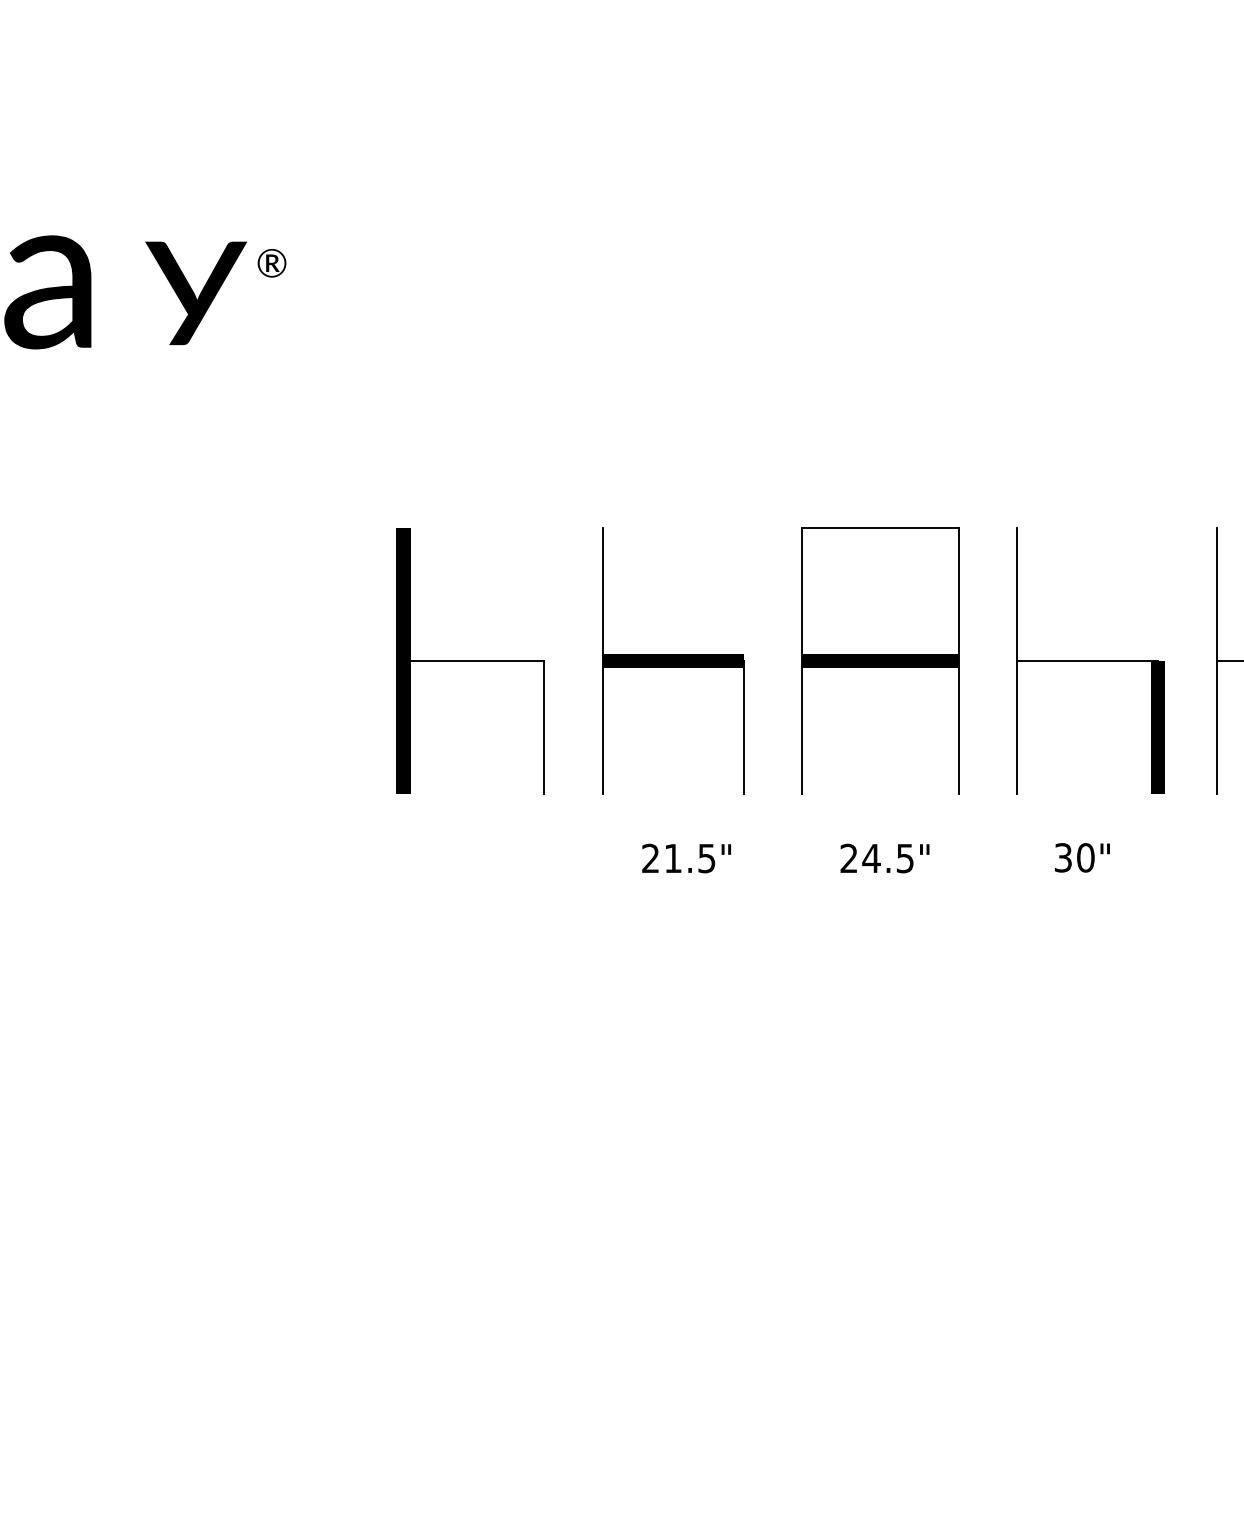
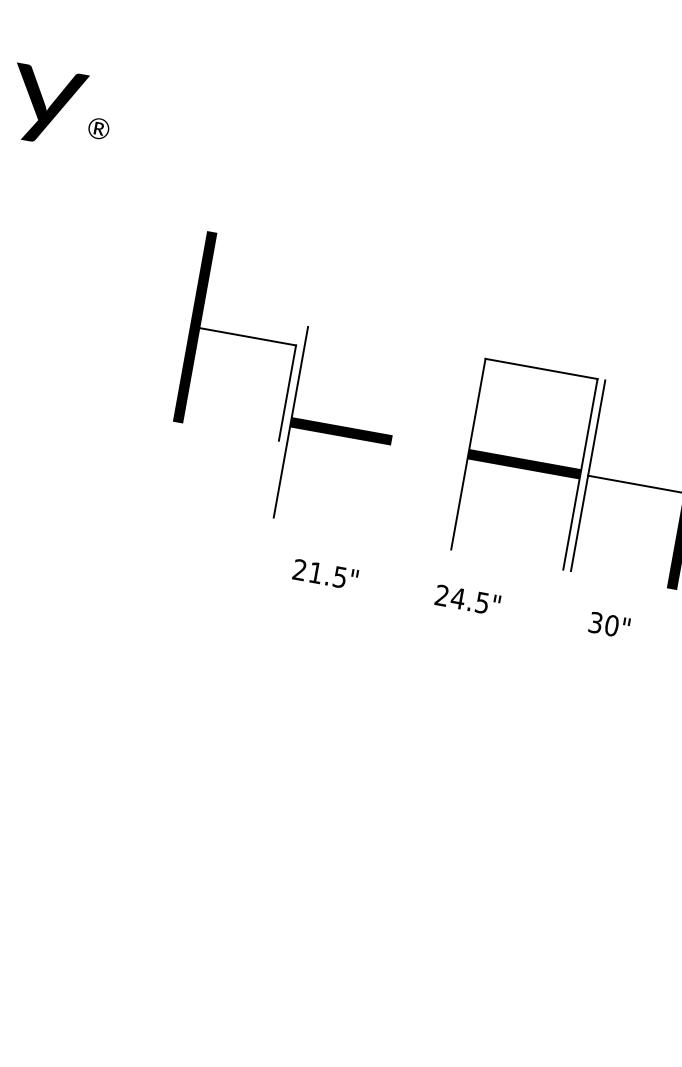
text: (271, 263) -> (98, 128), moved
part: (880, 660) -> (524, 463), moved
part: (470, 661) -> (243, 336), moved
line: (743, 727) -> (383, 488), removed

